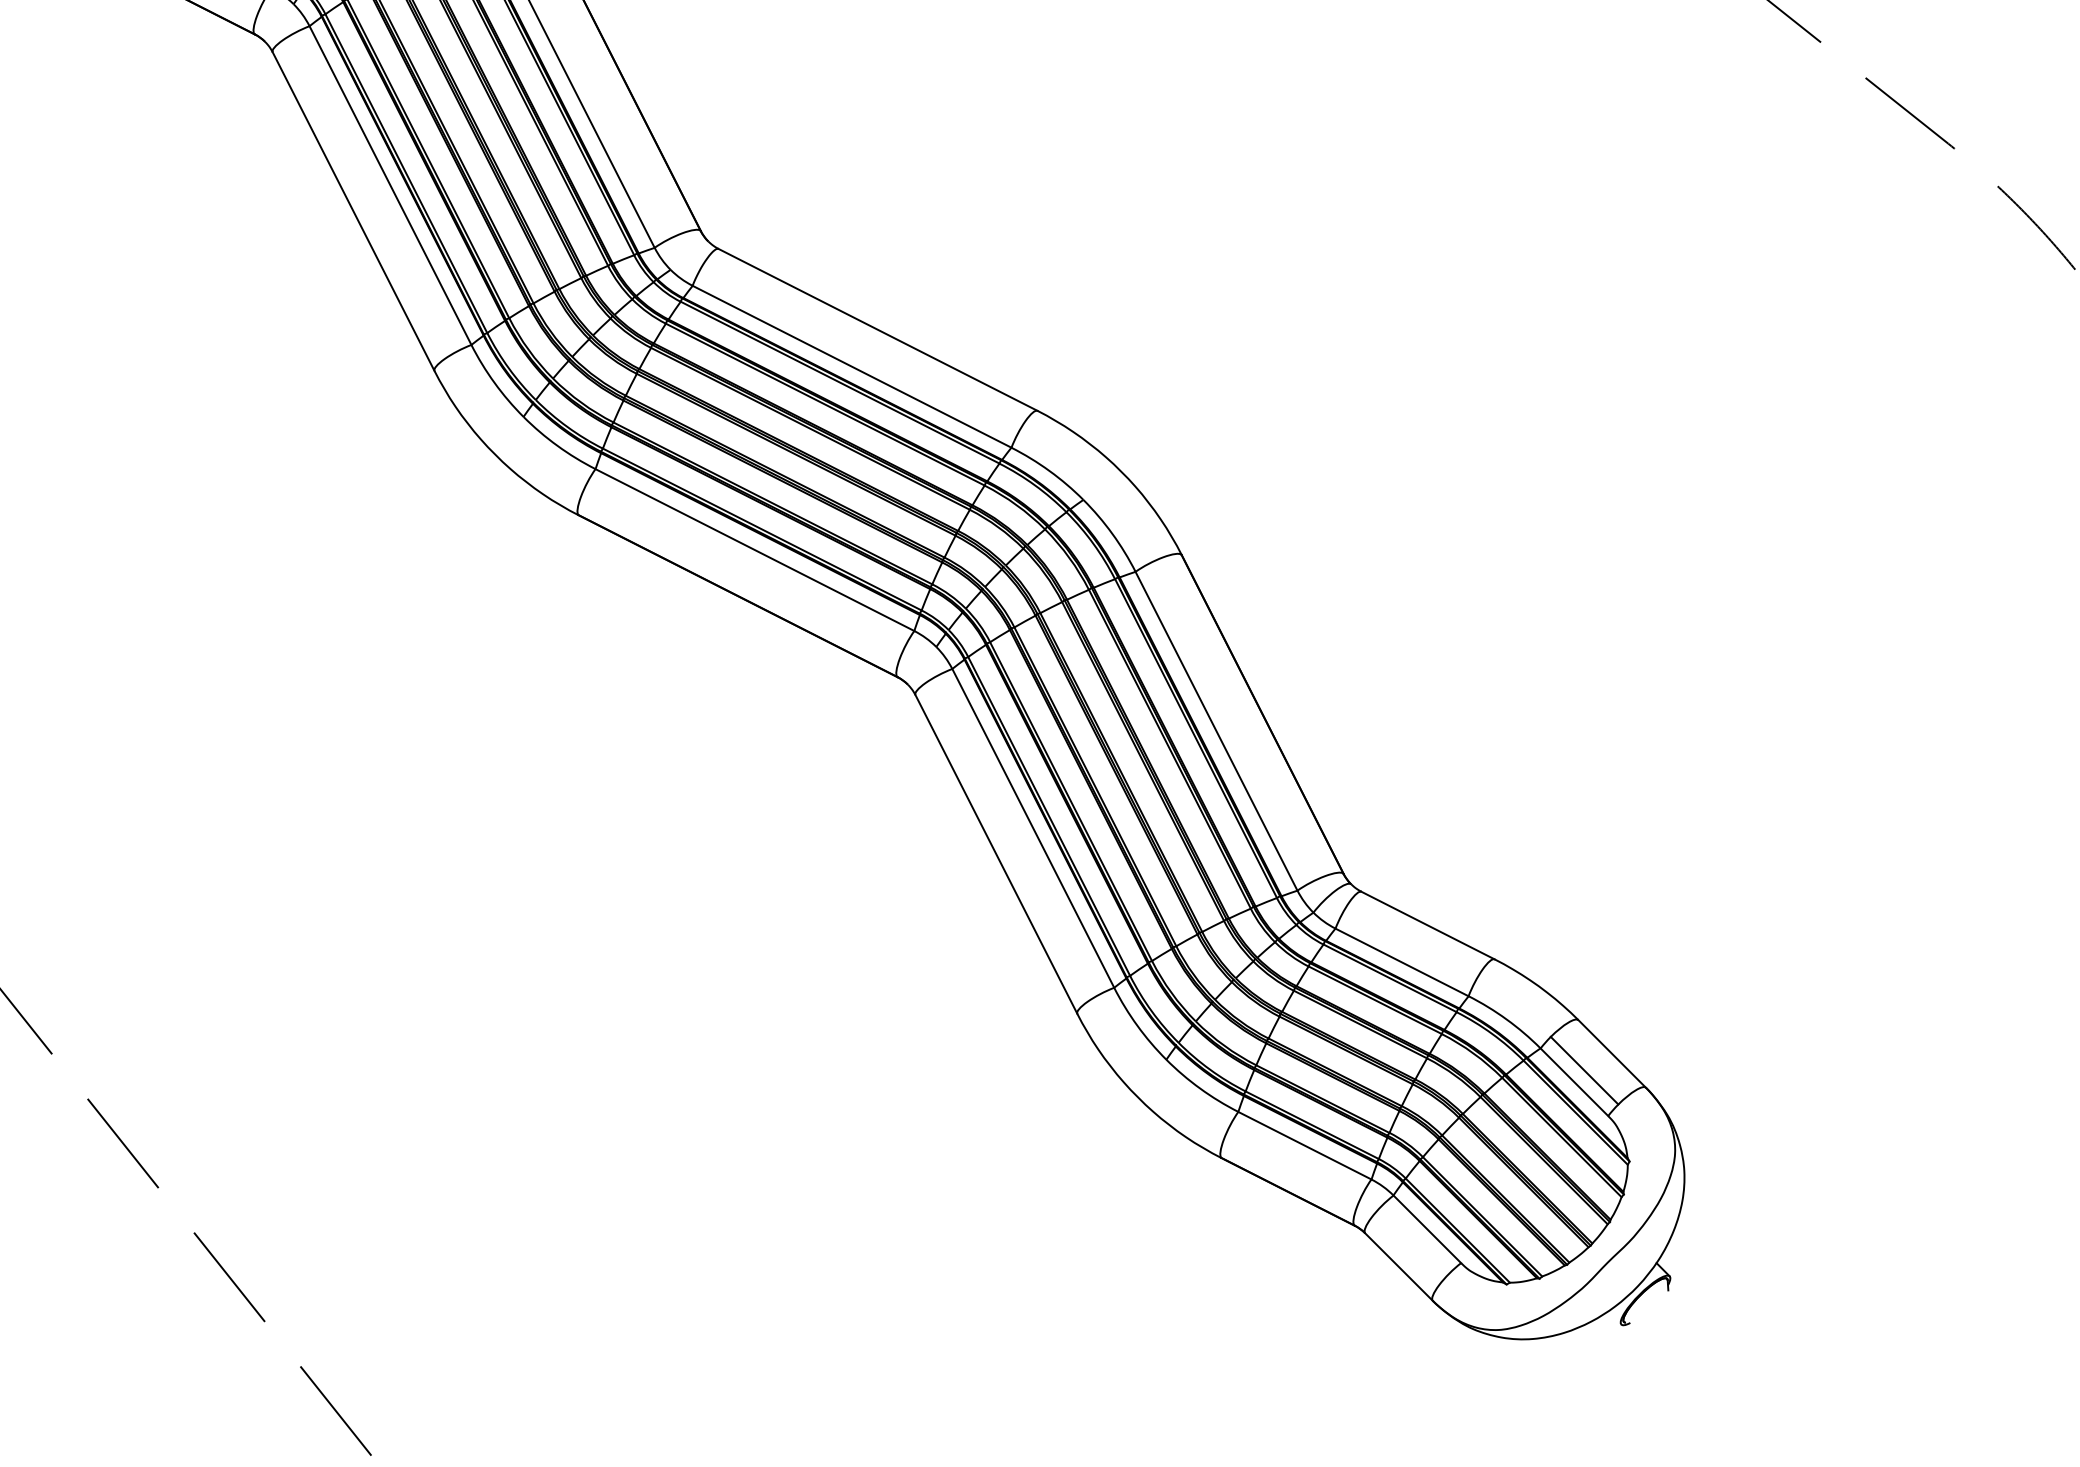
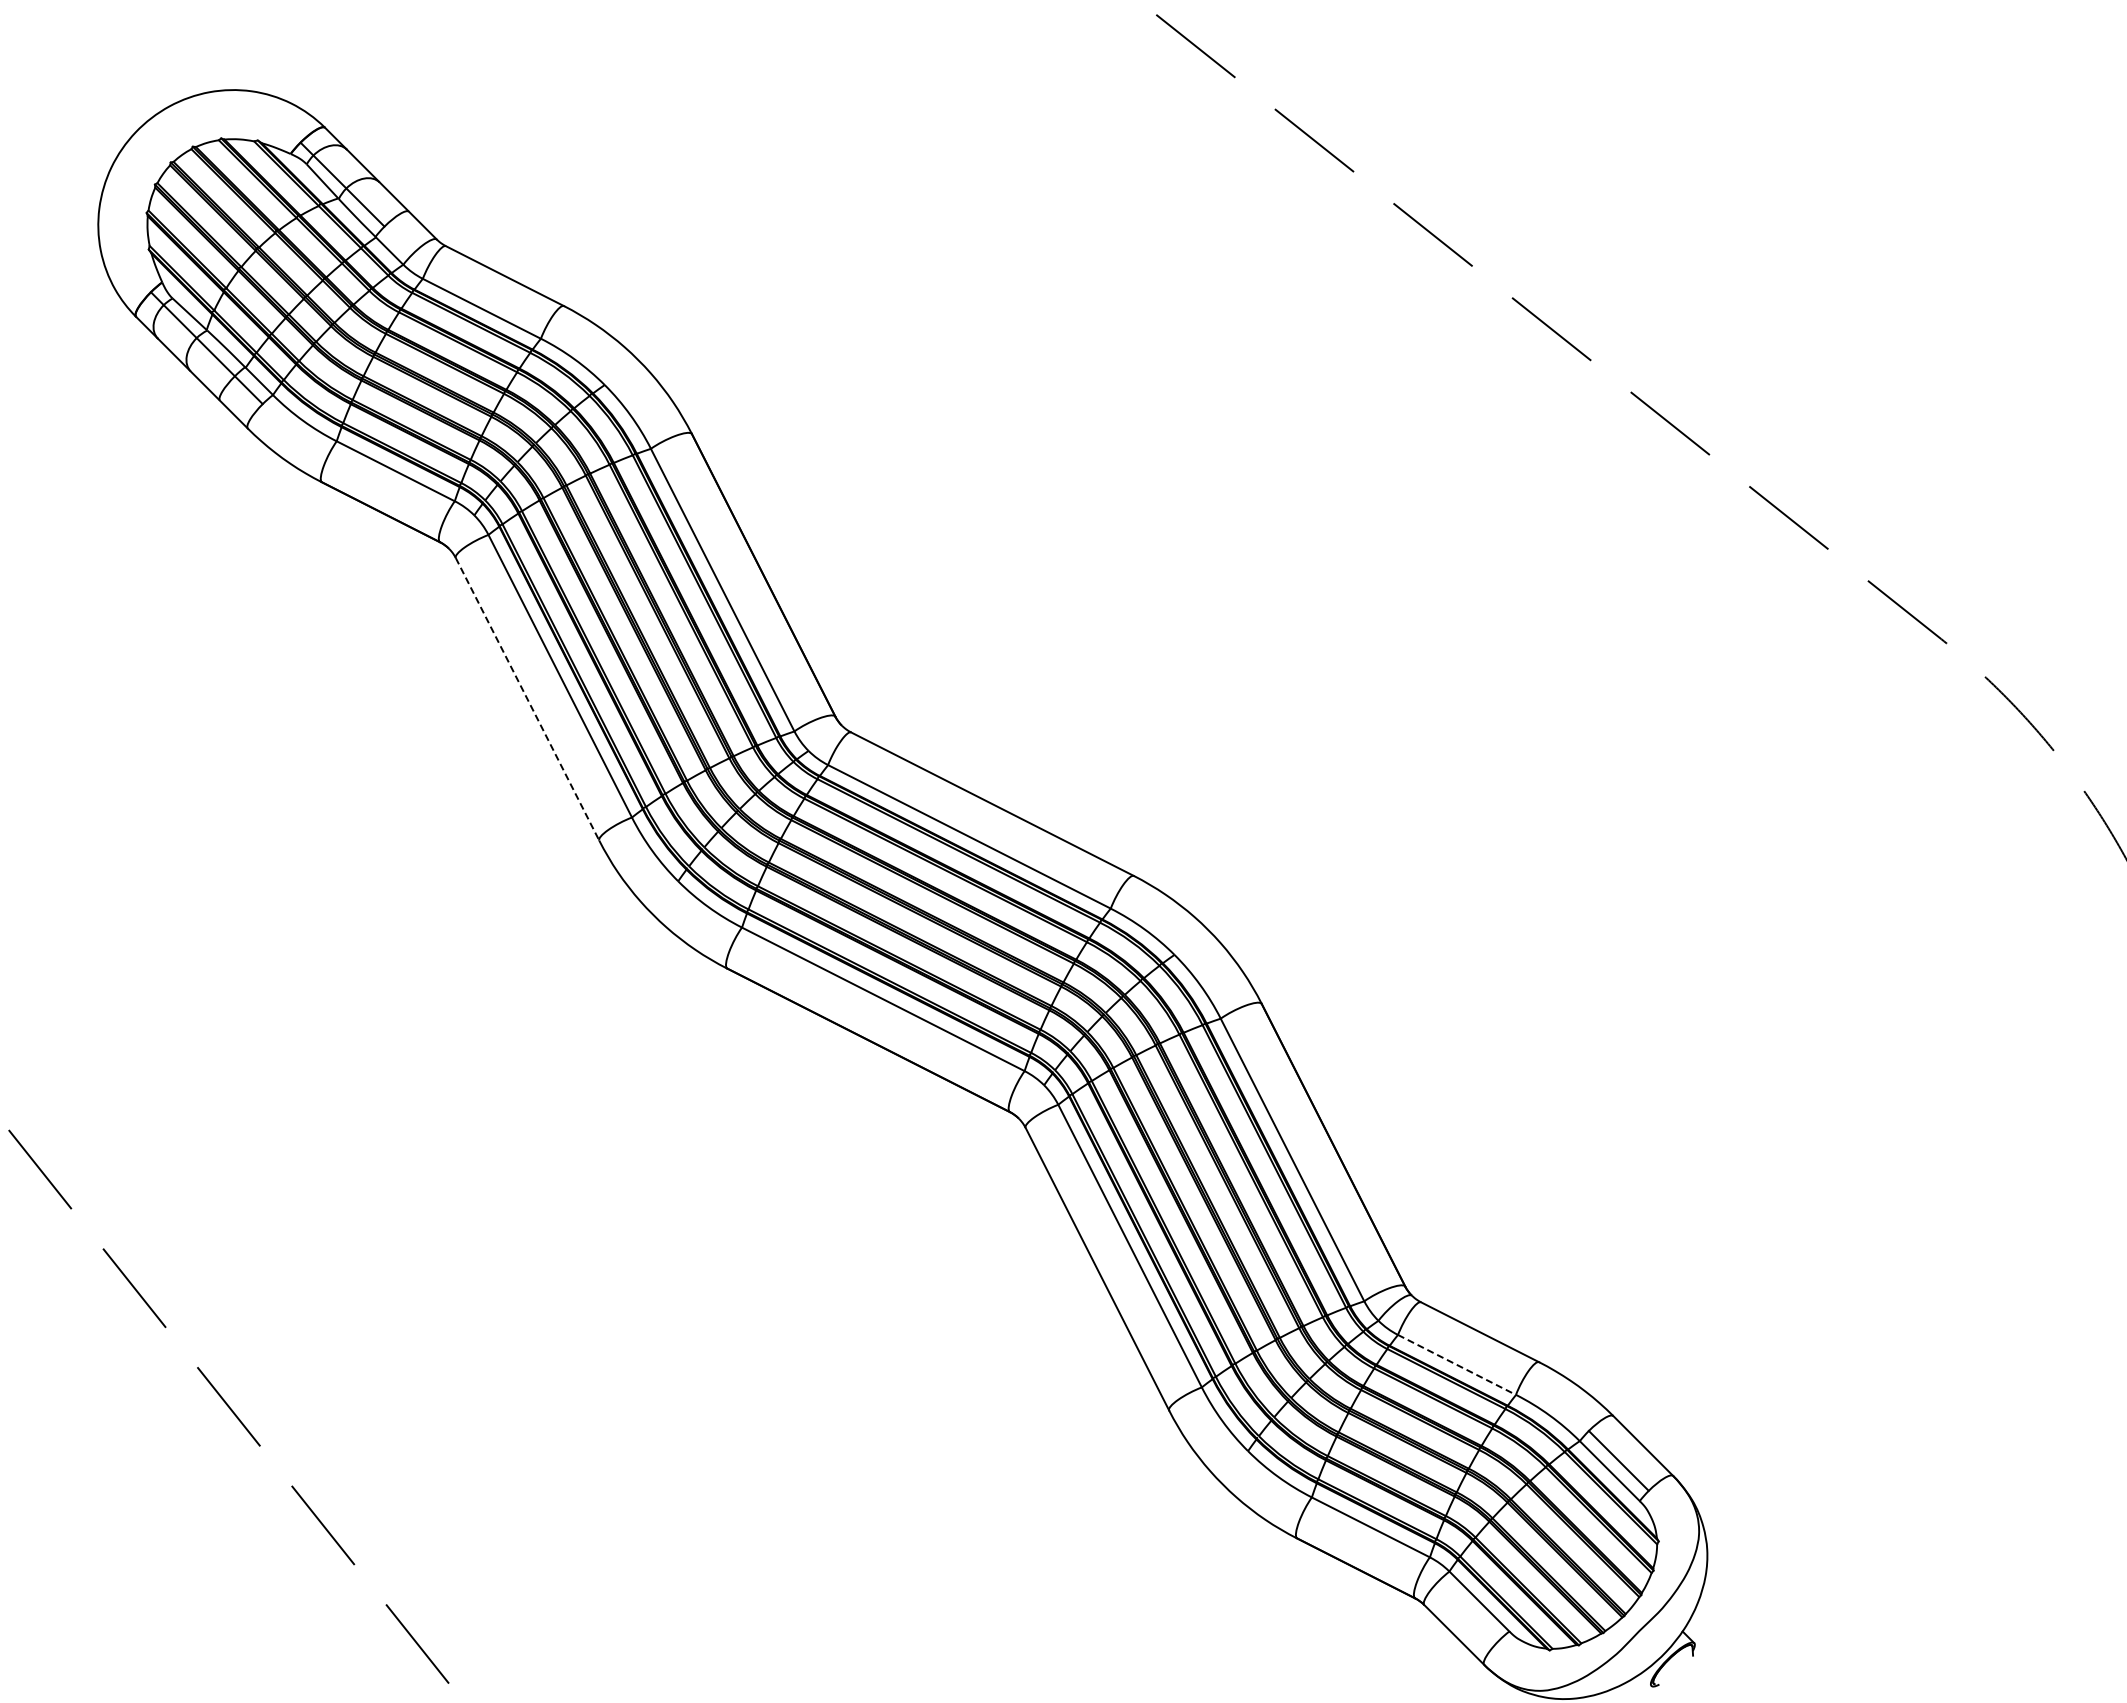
line: (353, 211) -> (527, 699), solid -> dashed
line: (1402, 963) -> (1457, 1365), solid -> dashed

